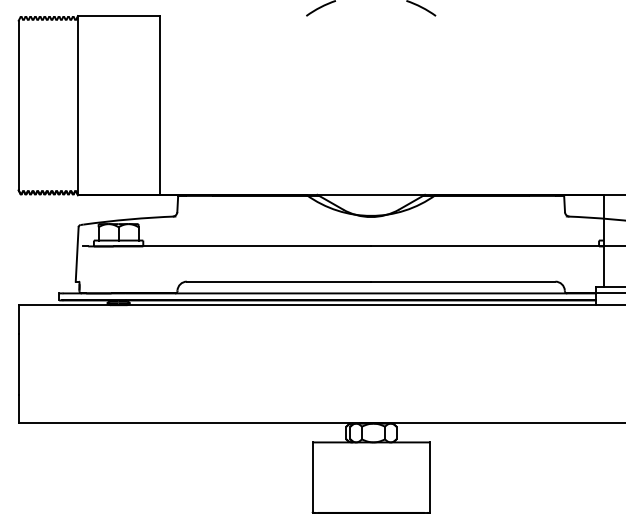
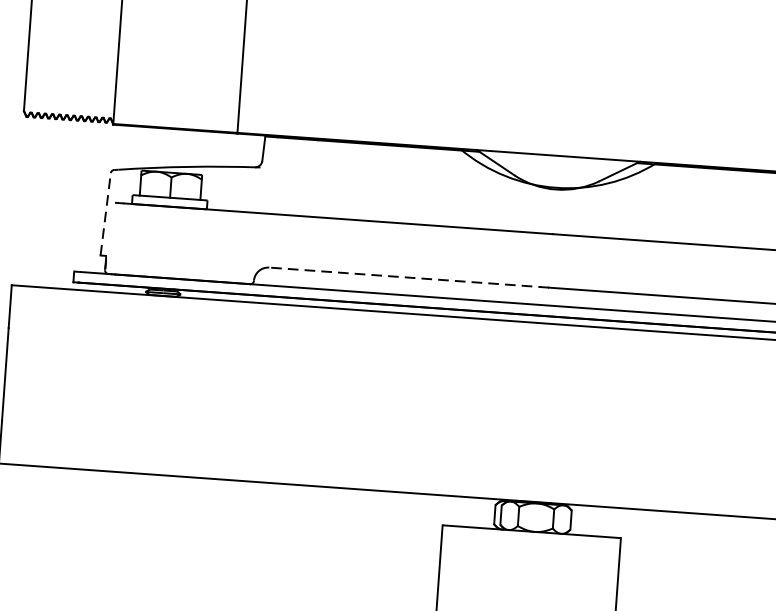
line: (77, 253) -> (106, 212), solid -> dashed
line: (278, 281) -> (408, 277), solid -> dashed

